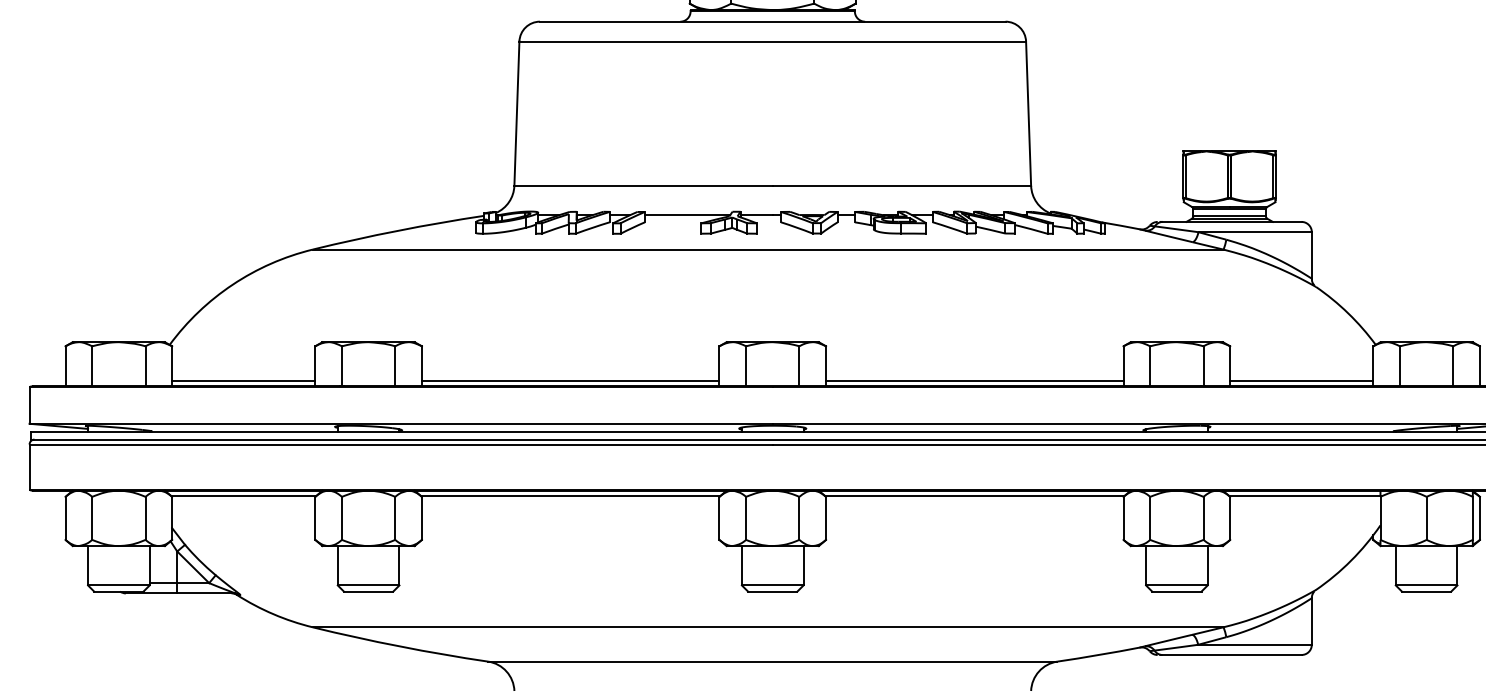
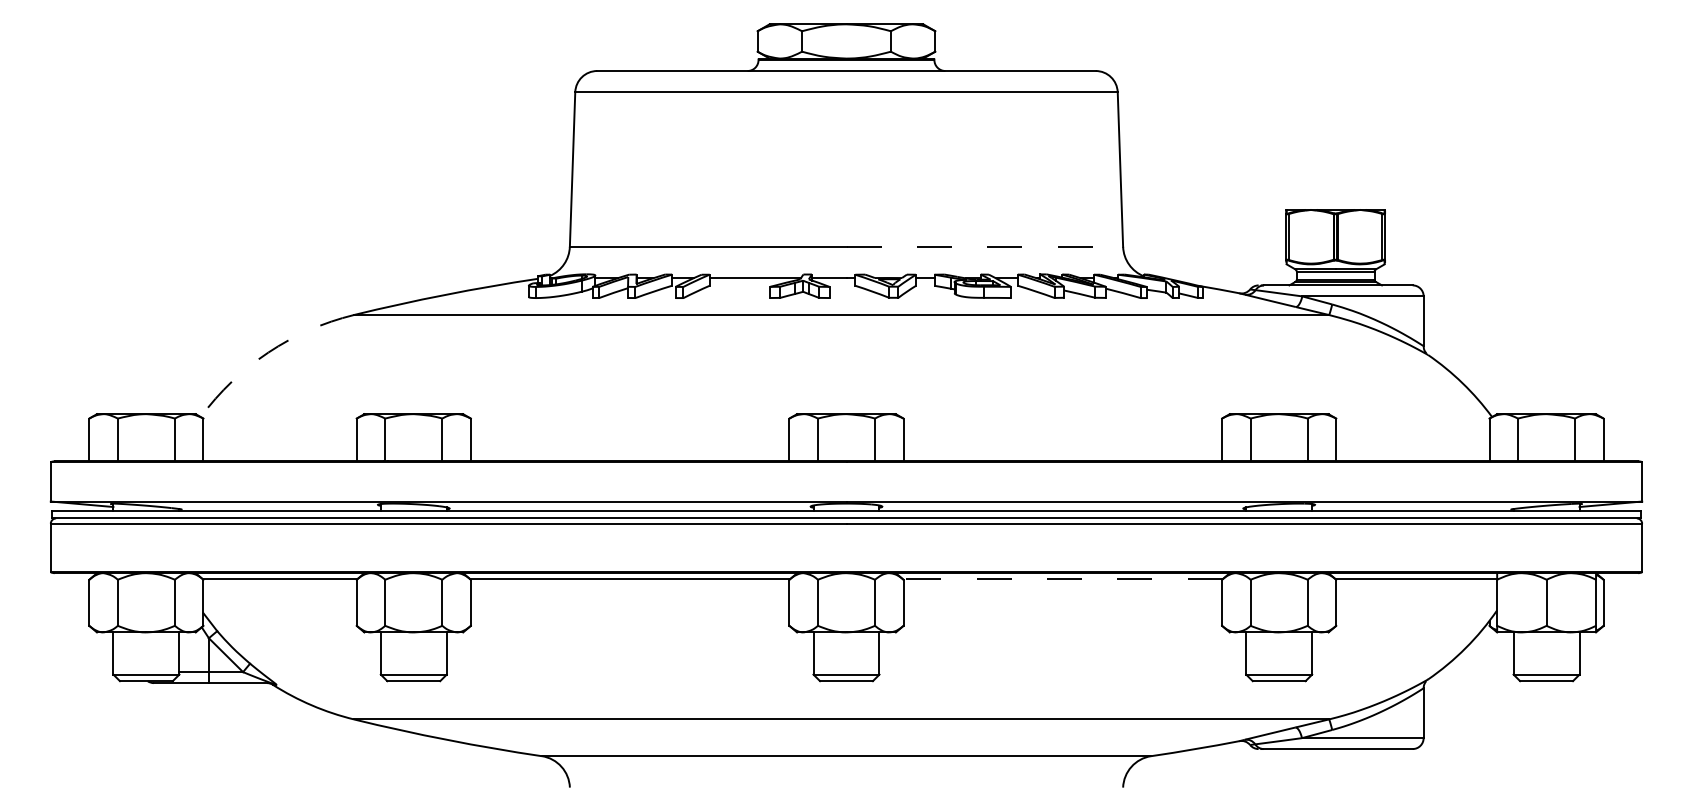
line: (902, 185) -> (985, 246), solid -> dashed
arc: (232, 284) -> (268, 352), solid -> dashed
line: (243, 380) -> (279, 455), removed
line: (570, 380) -> (629, 455), removed
line: (974, 380) -> (1062, 455), removed
line: (1301, 380) -> (1412, 455), removed
line: (974, 496) -> (1062, 579), solid -> dashed

